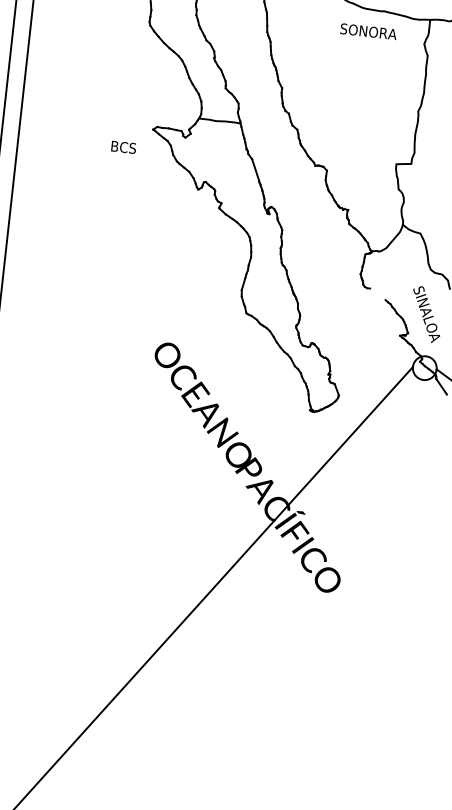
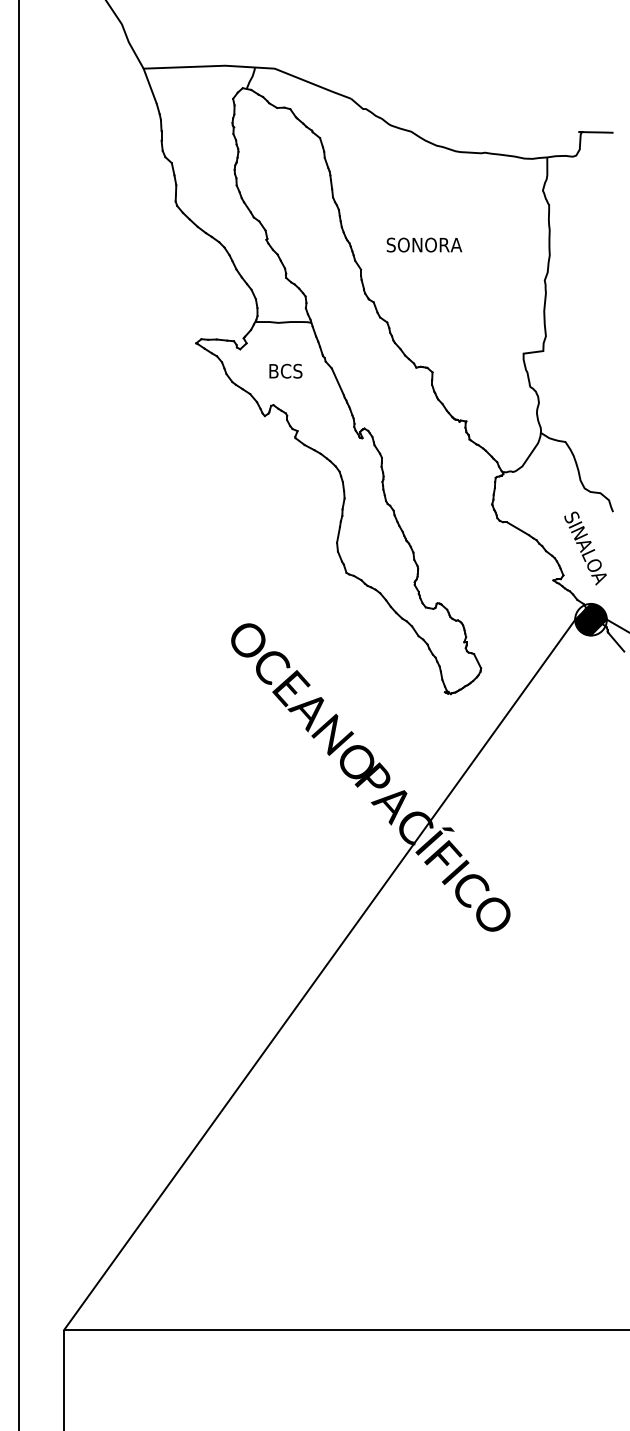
text: (368, 31) -> (424, 244), moved
text: (123, 146) -> (285, 370), moved
line: (377, 294) -> (517, 528), added
hatch: (424, 367) -> (590, 619), added

